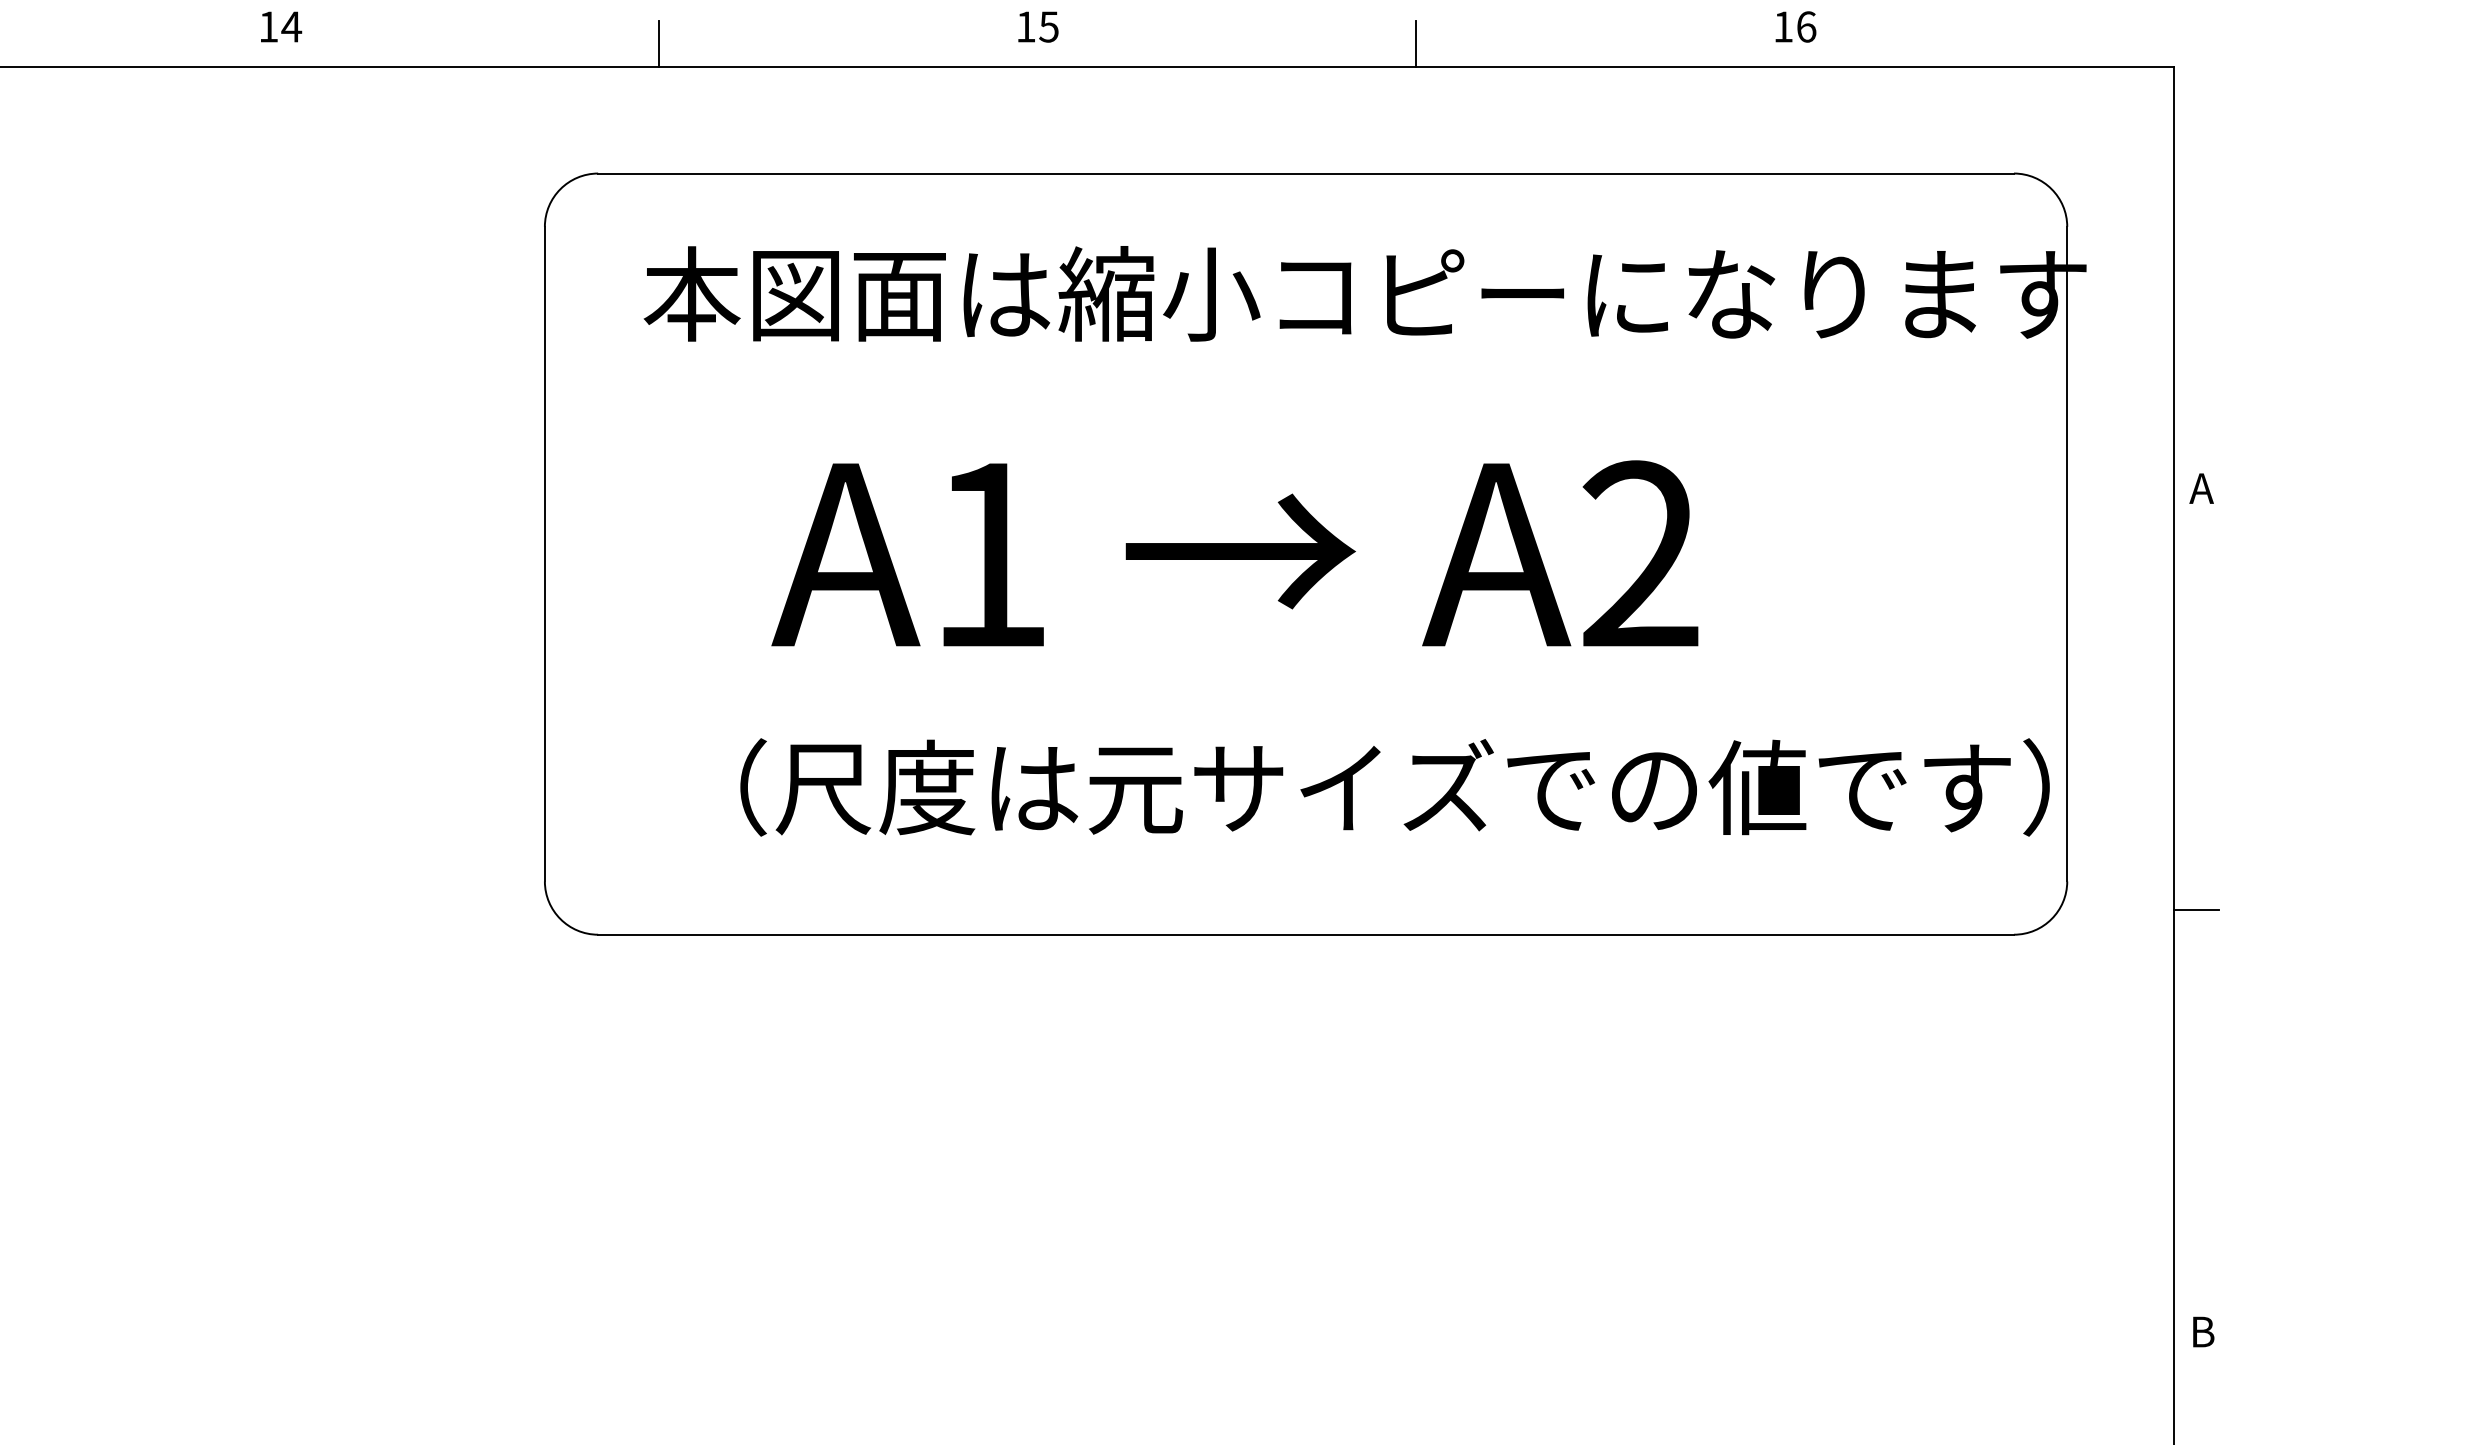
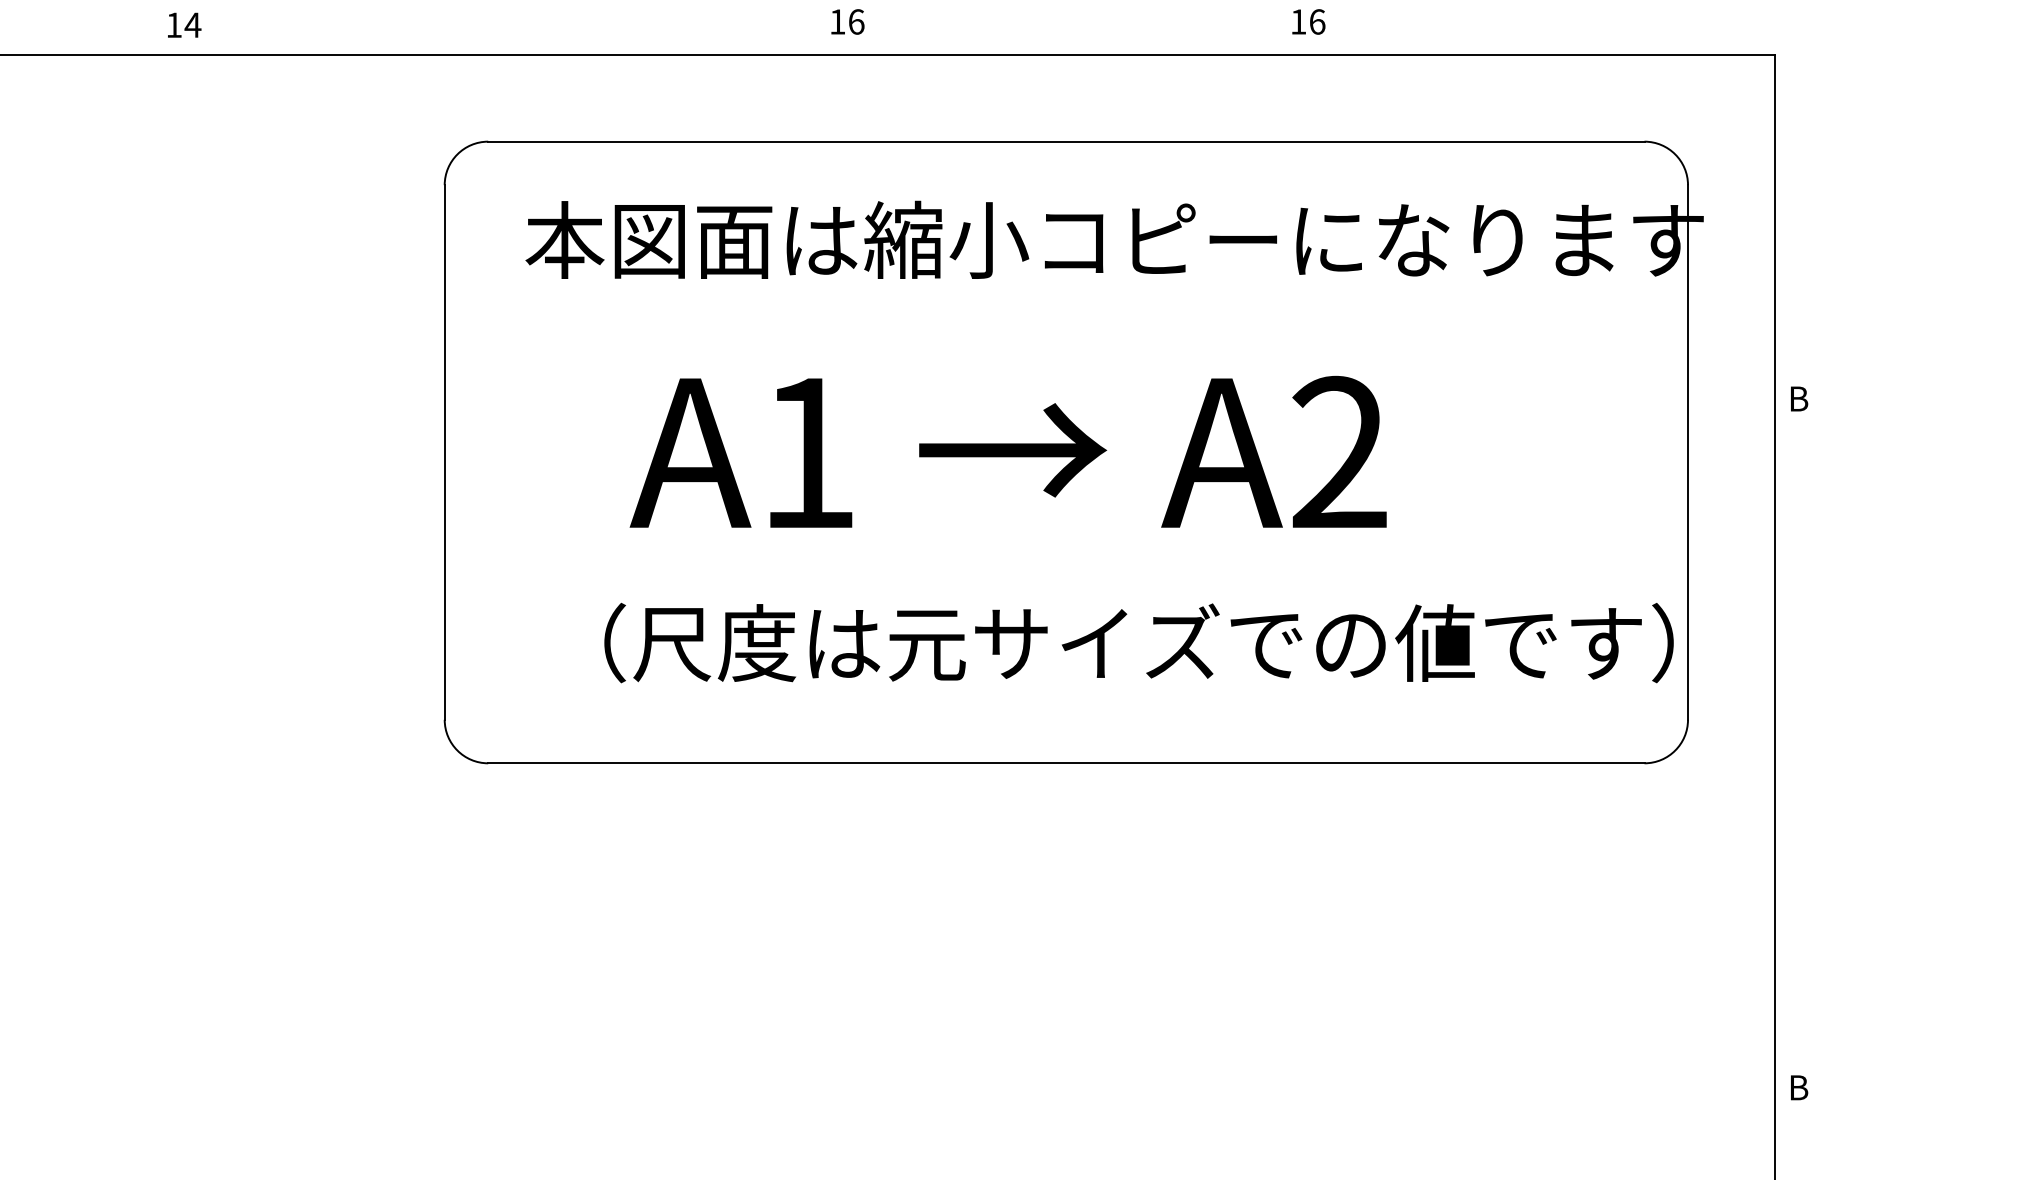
text: (281, 26) -> (184, 24), moved
text: (1048, 26) -> (856, 21), 15 -> 16
text: (1795, 26) -> (1308, 21), moved
line: (659, 43) -> (538, 35), removed
line: (1416, 43) -> (1156, 35), removed
text: (2201, 488) -> (1797, 398), A -> B
line: (2196, 910) -> (1793, 743), removed

